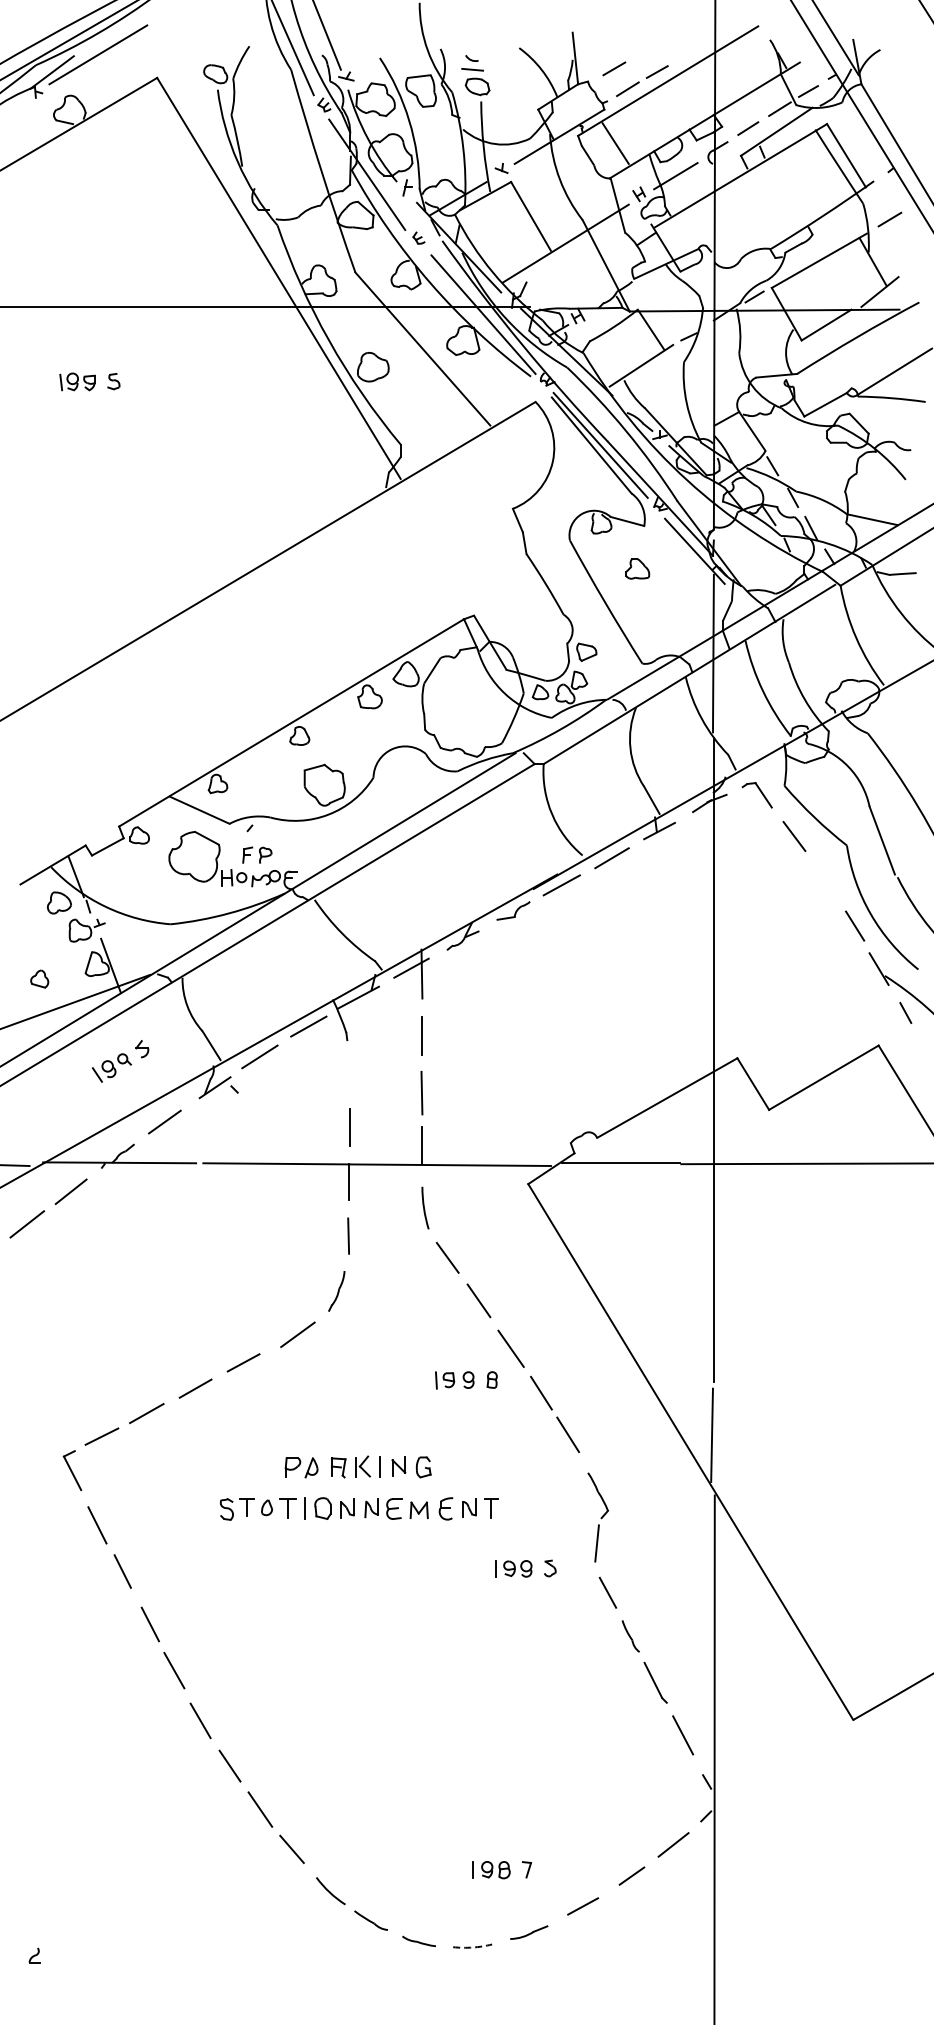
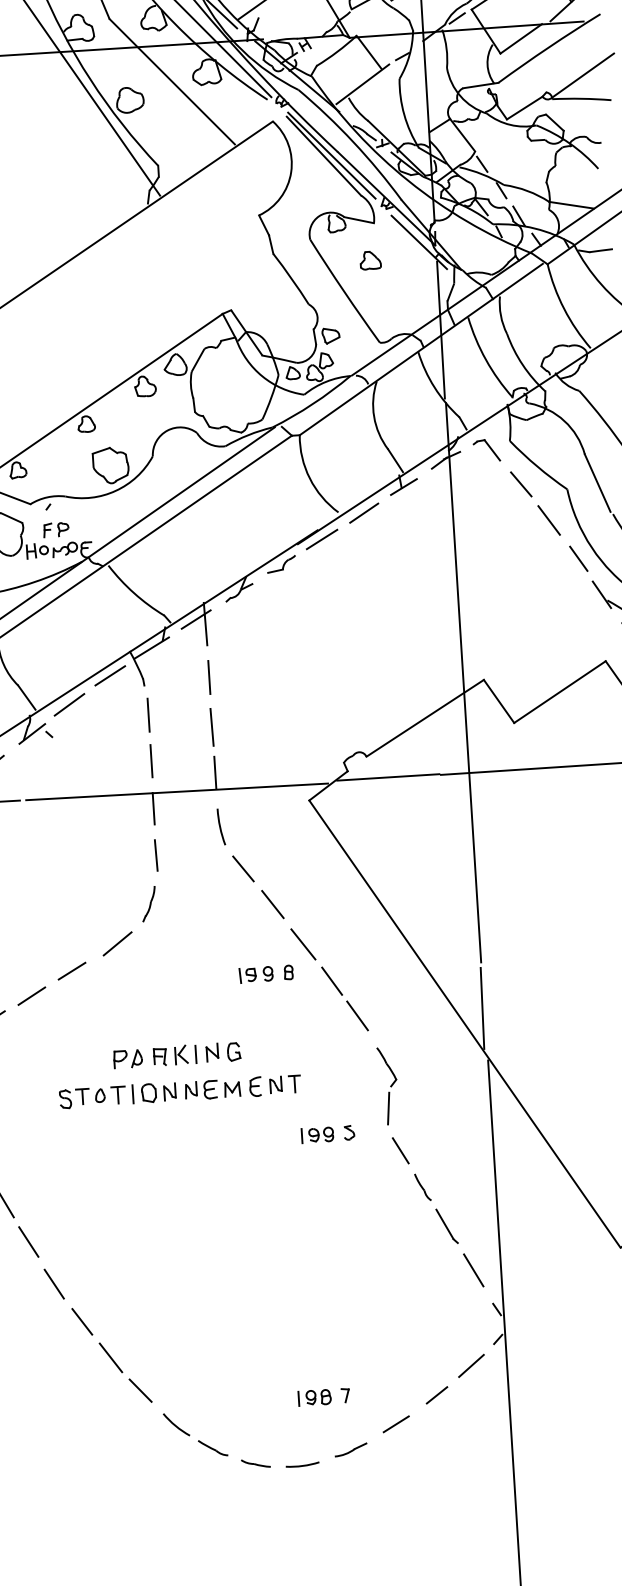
line: (823, 879) -> (548, 520), added
line: (350, 1074) -> (149, 715), added
arc: (472, 1947) -> (302, 1465), dashed -> solid

